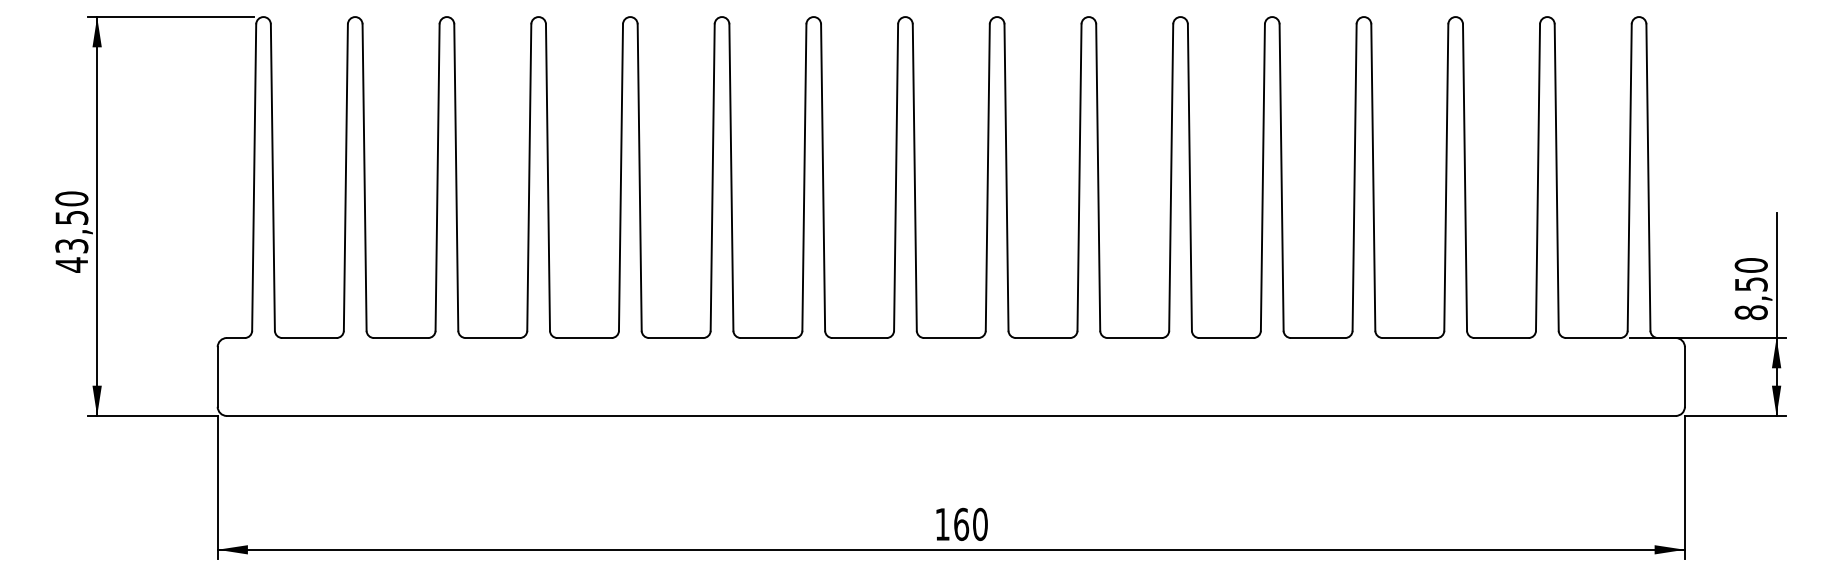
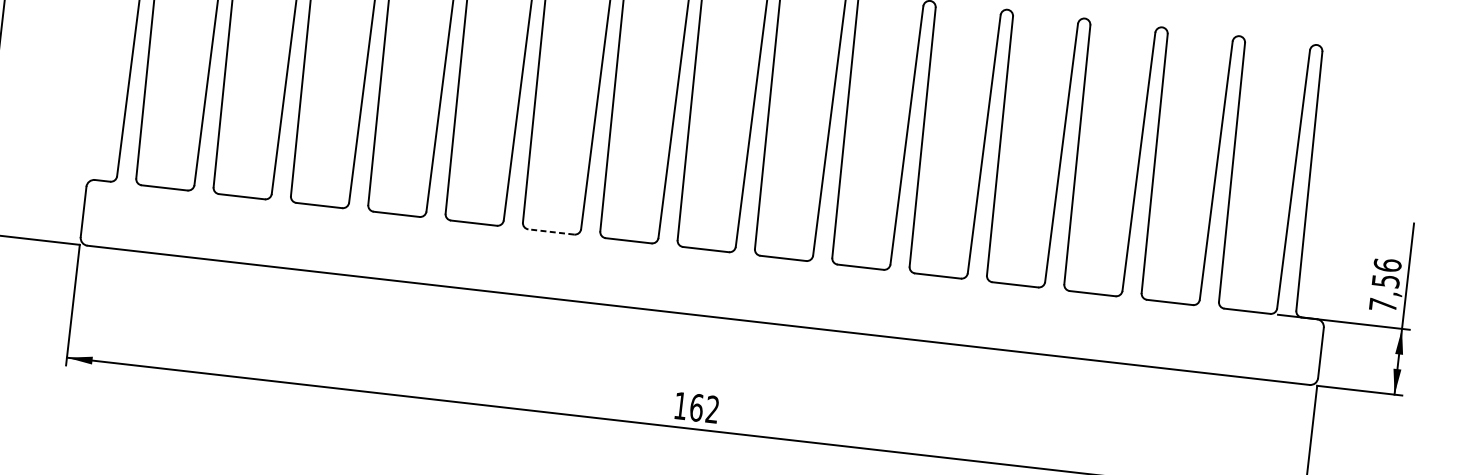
text: (1750, 289) -> (1384, 285), 8,50 -> 7,56
line: (767, 338) -> (550, 232), solid -> dashed
text: (980, 524) -> (712, 409), 160 -> 162

